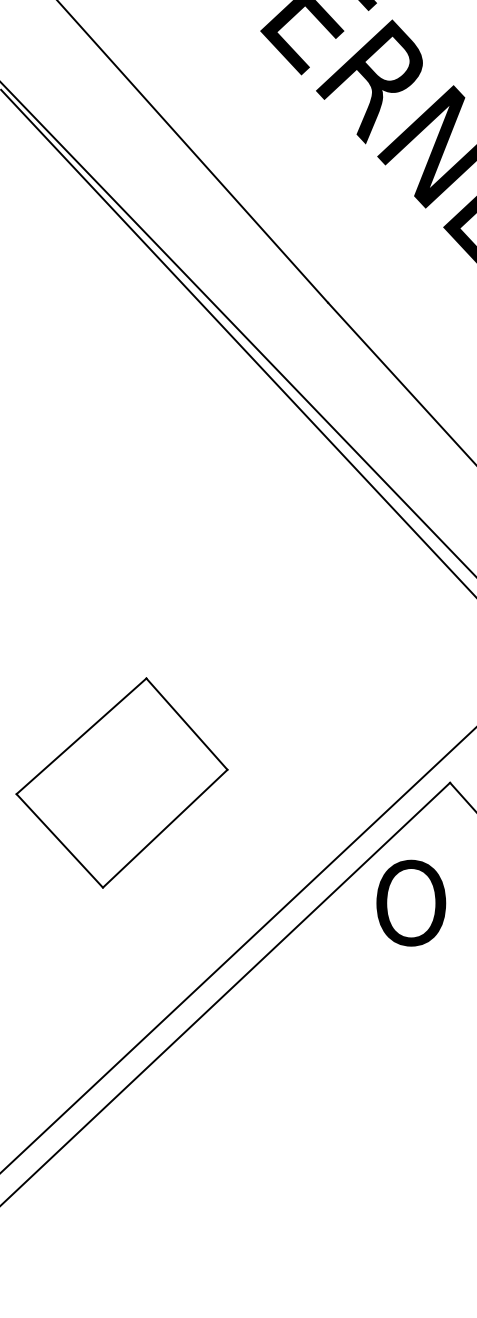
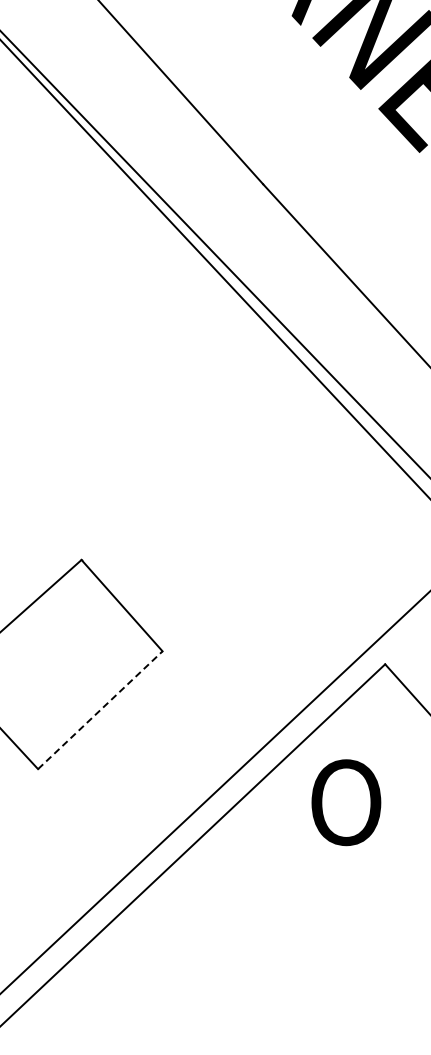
line: (165, 828) -> (100, 710), solid -> dashed
text: (411, 902) -> (346, 802), moved

